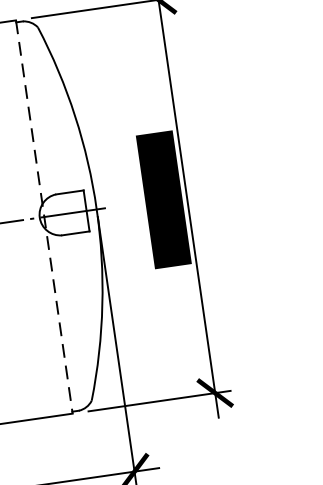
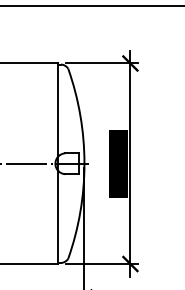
line: (44, 218) -> (57, 164), dashed -> solid

